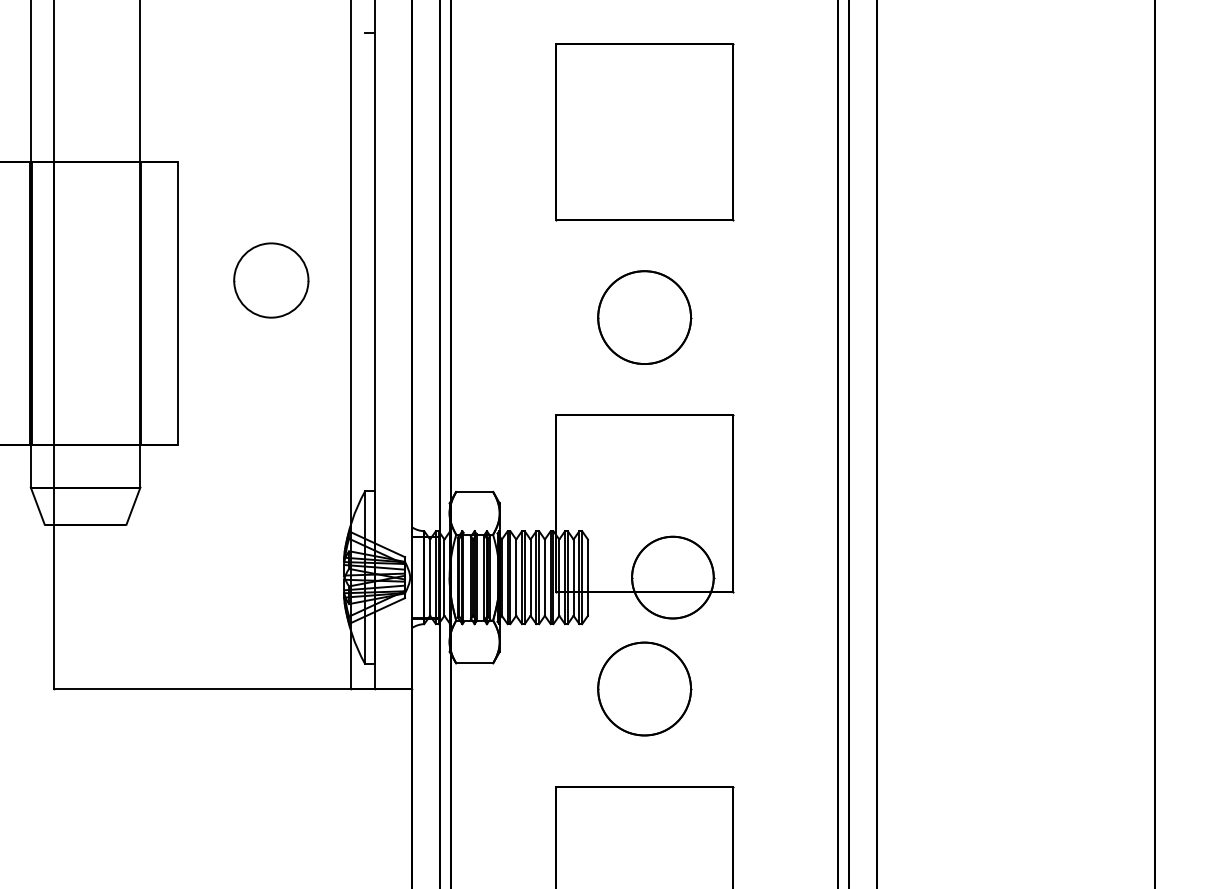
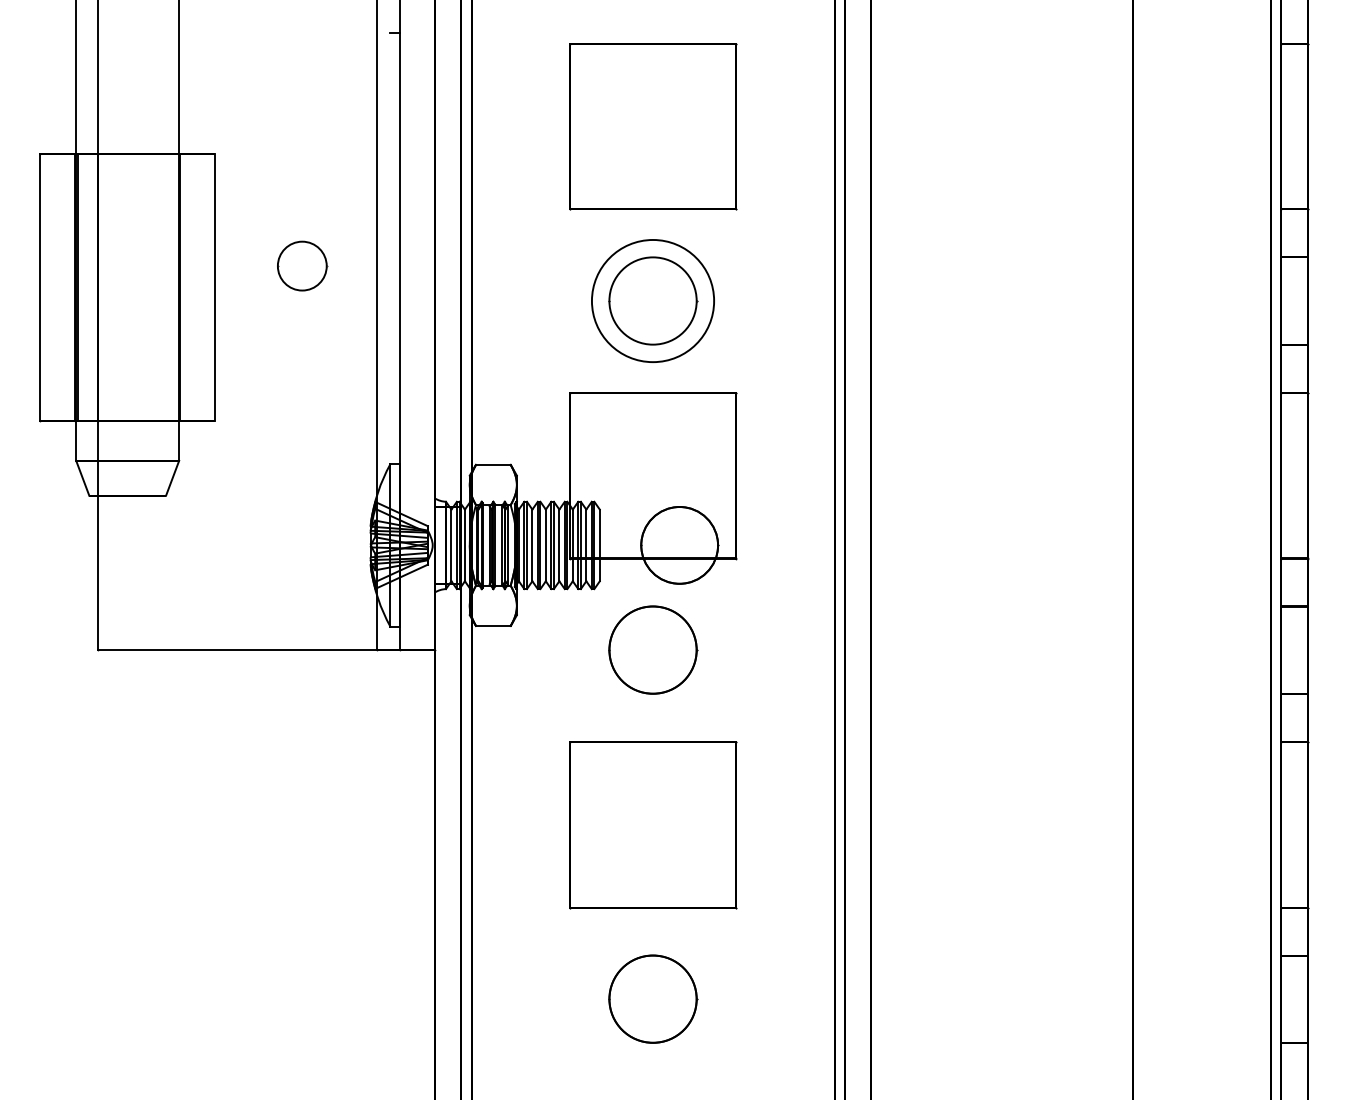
part: (271, 279) -> (302, 265), size x0.7
circle: (644, 317) -> (652, 300), size x1.4

